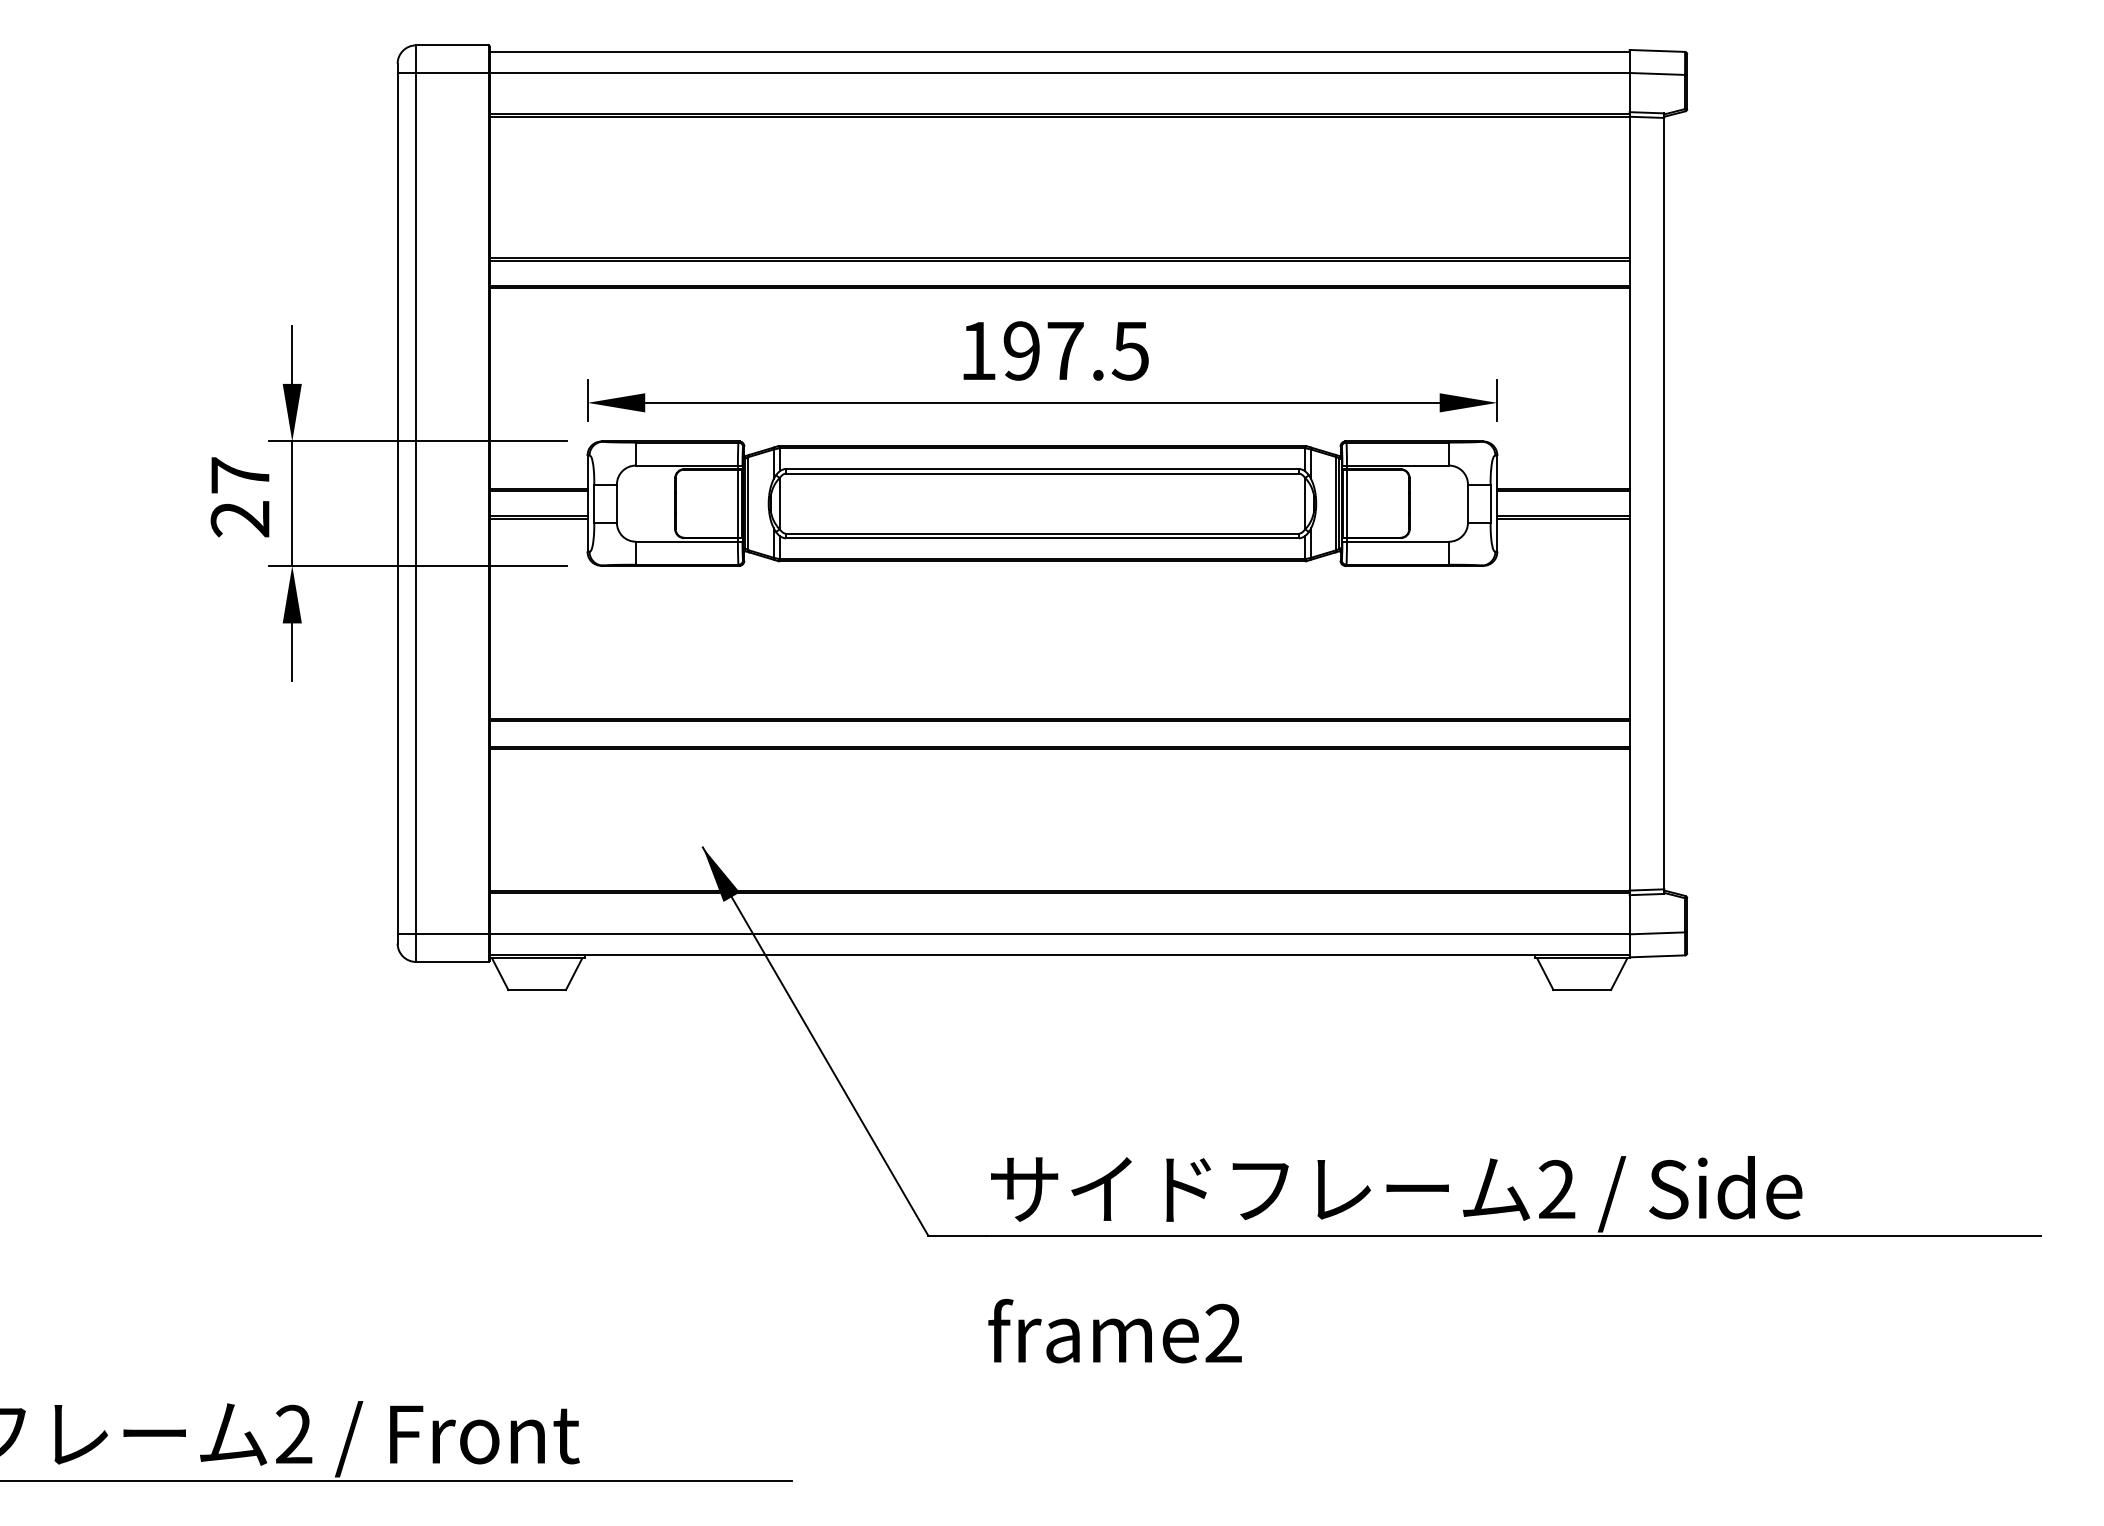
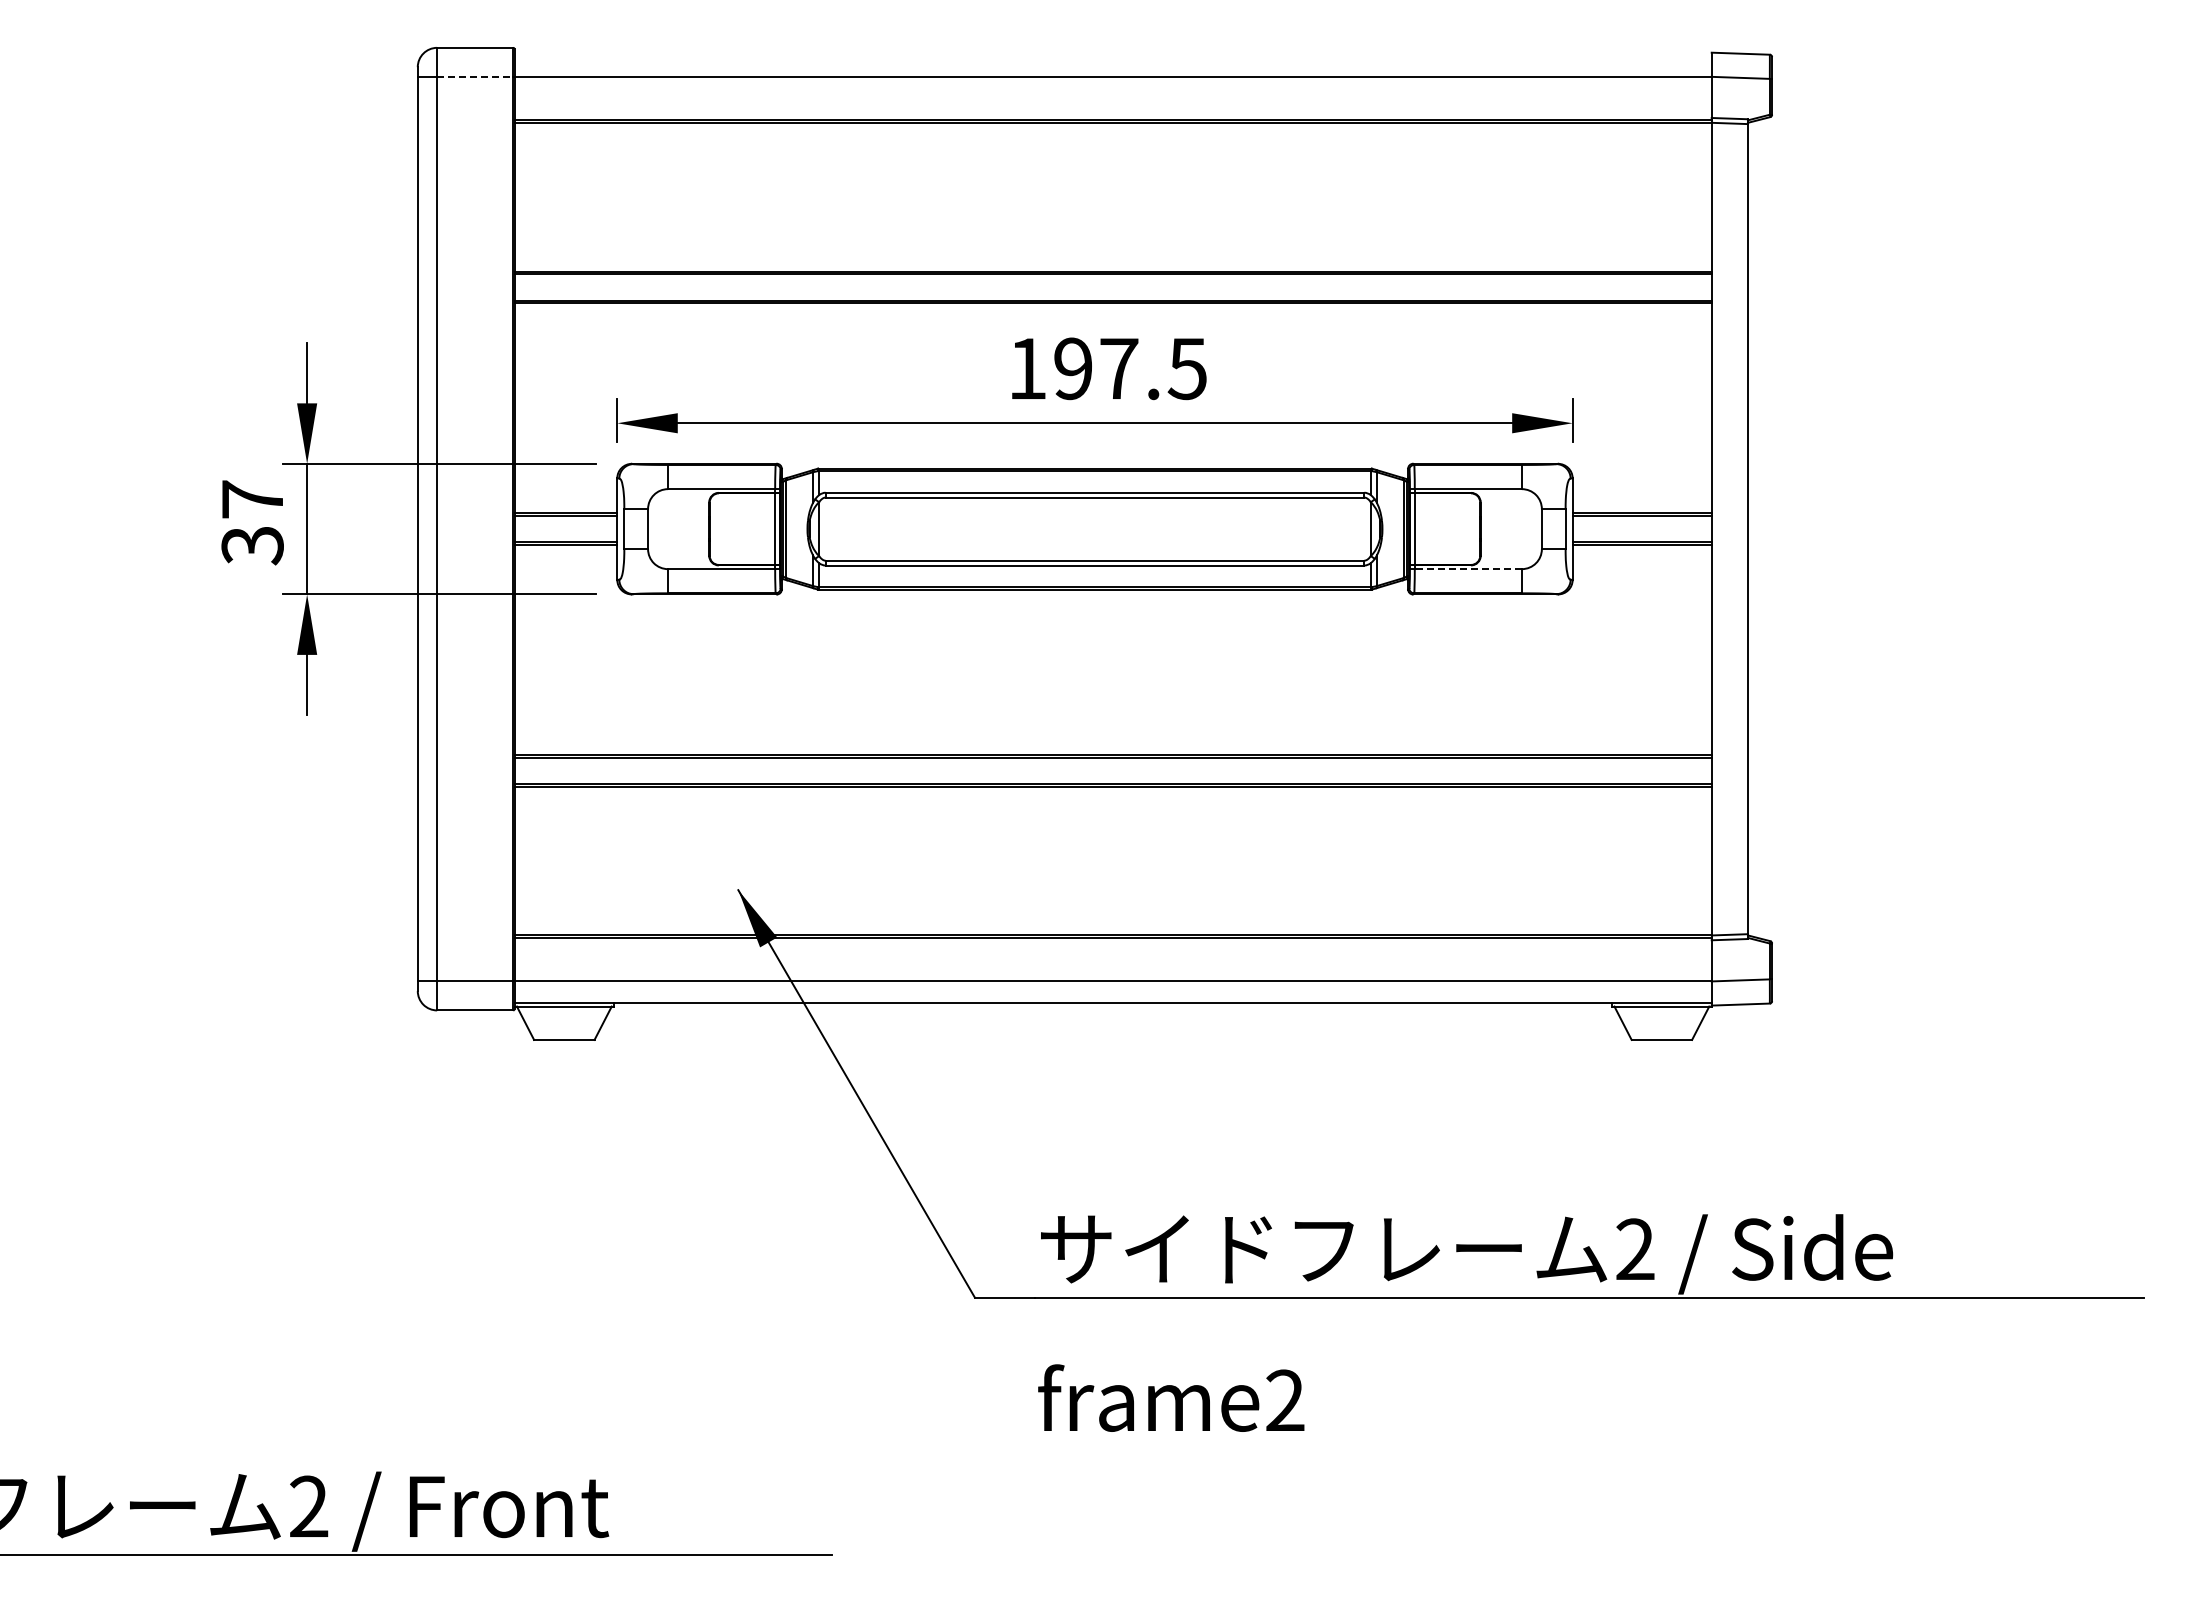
line: (1059, 52) -> (1112, 55), removed
line: (452, 72) -> (475, 76), solid -> dashed
text: (240, 519) -> (252, 545), 27 -> 37
line: (1398, 542) -> (1468, 569), solid -> dashed

